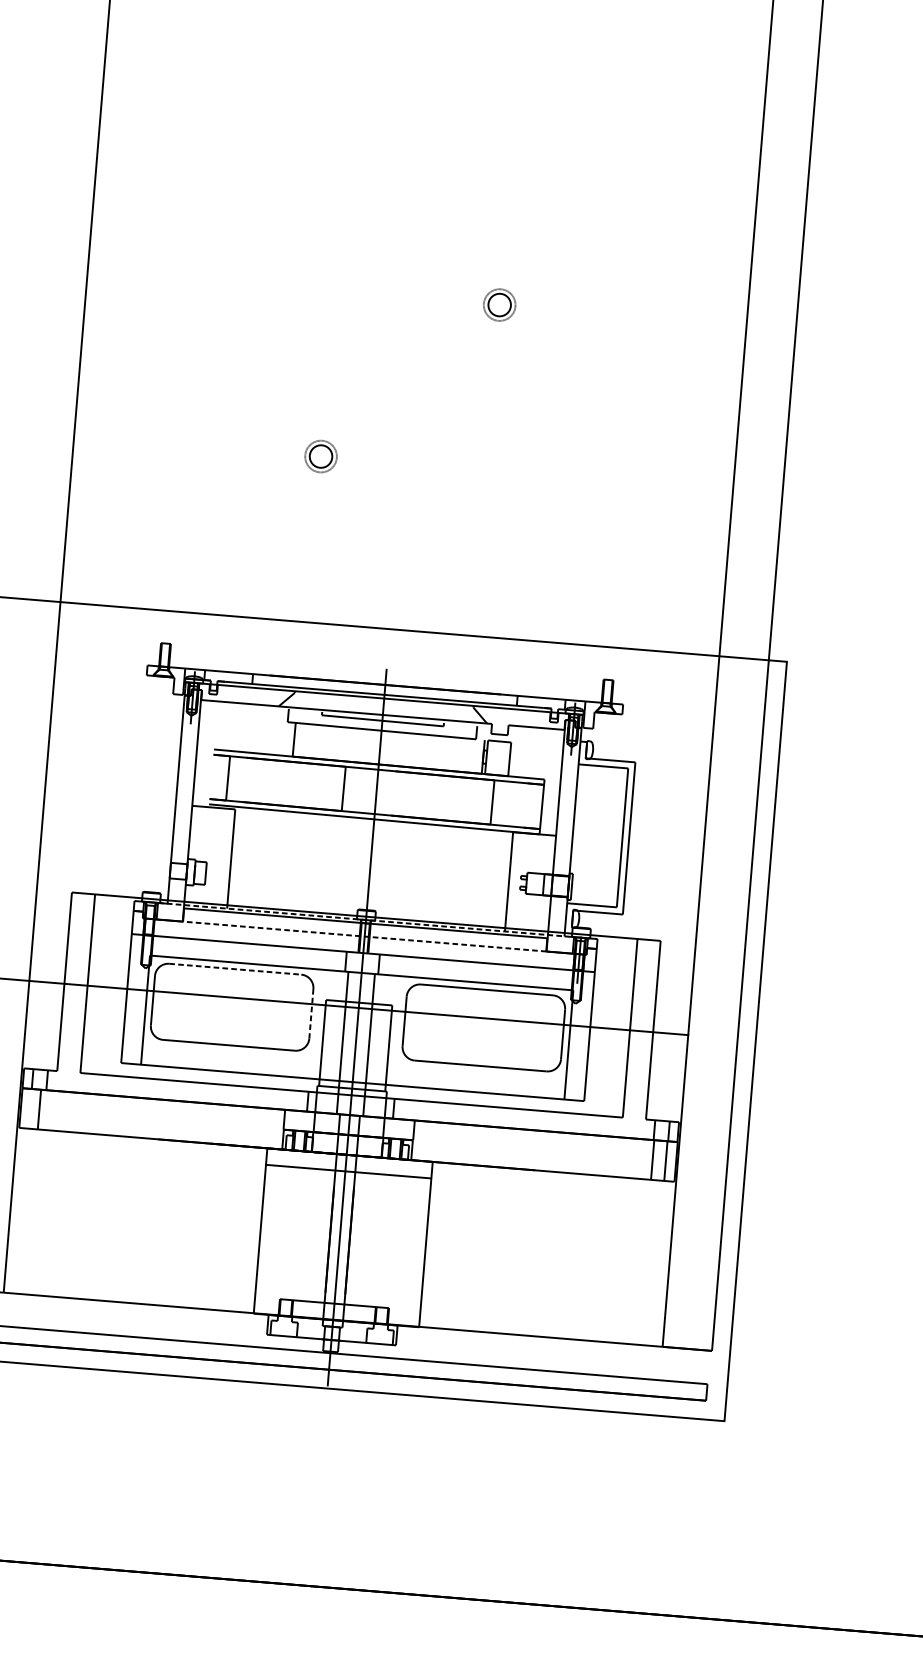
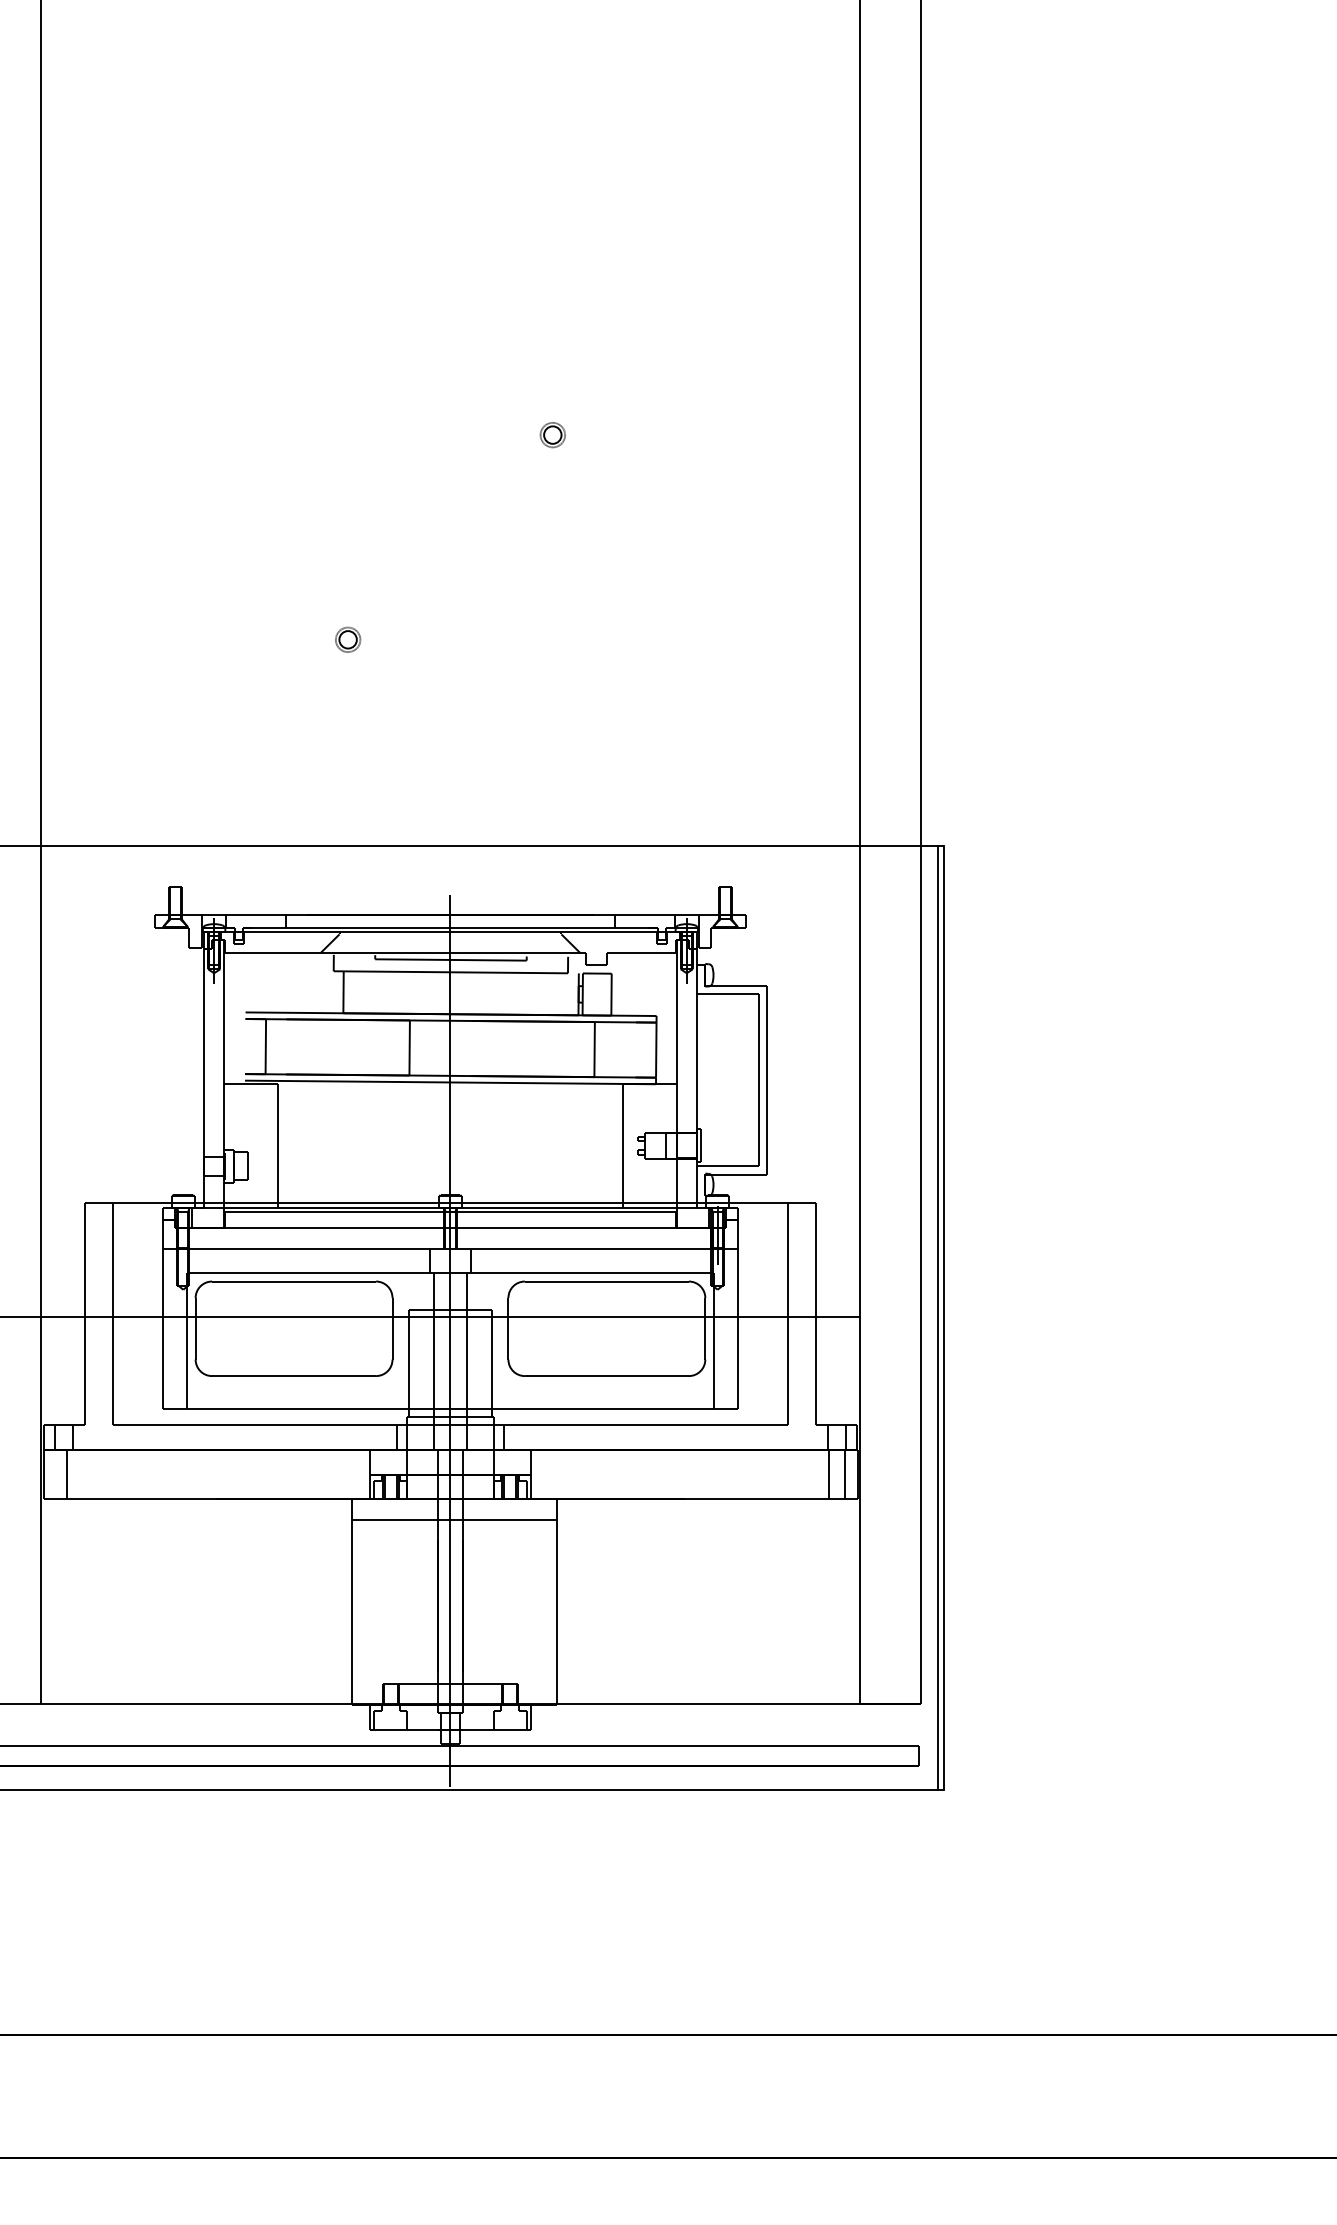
part: (499, 305) -> (552, 435), size x0.62
part: (321, 456) -> (348, 639), size x0.62
line: (361, 919) -> (444, 1207), dashed -> solid
line: (363, 936) -> (449, 1228), dashed -> solid
line: (235, 969) -> (294, 1281), dashed -> solid
line: (311, 1013) -> (392, 1328), dashed -> solid
line: (750, 1040) -> (937, 1317), added

